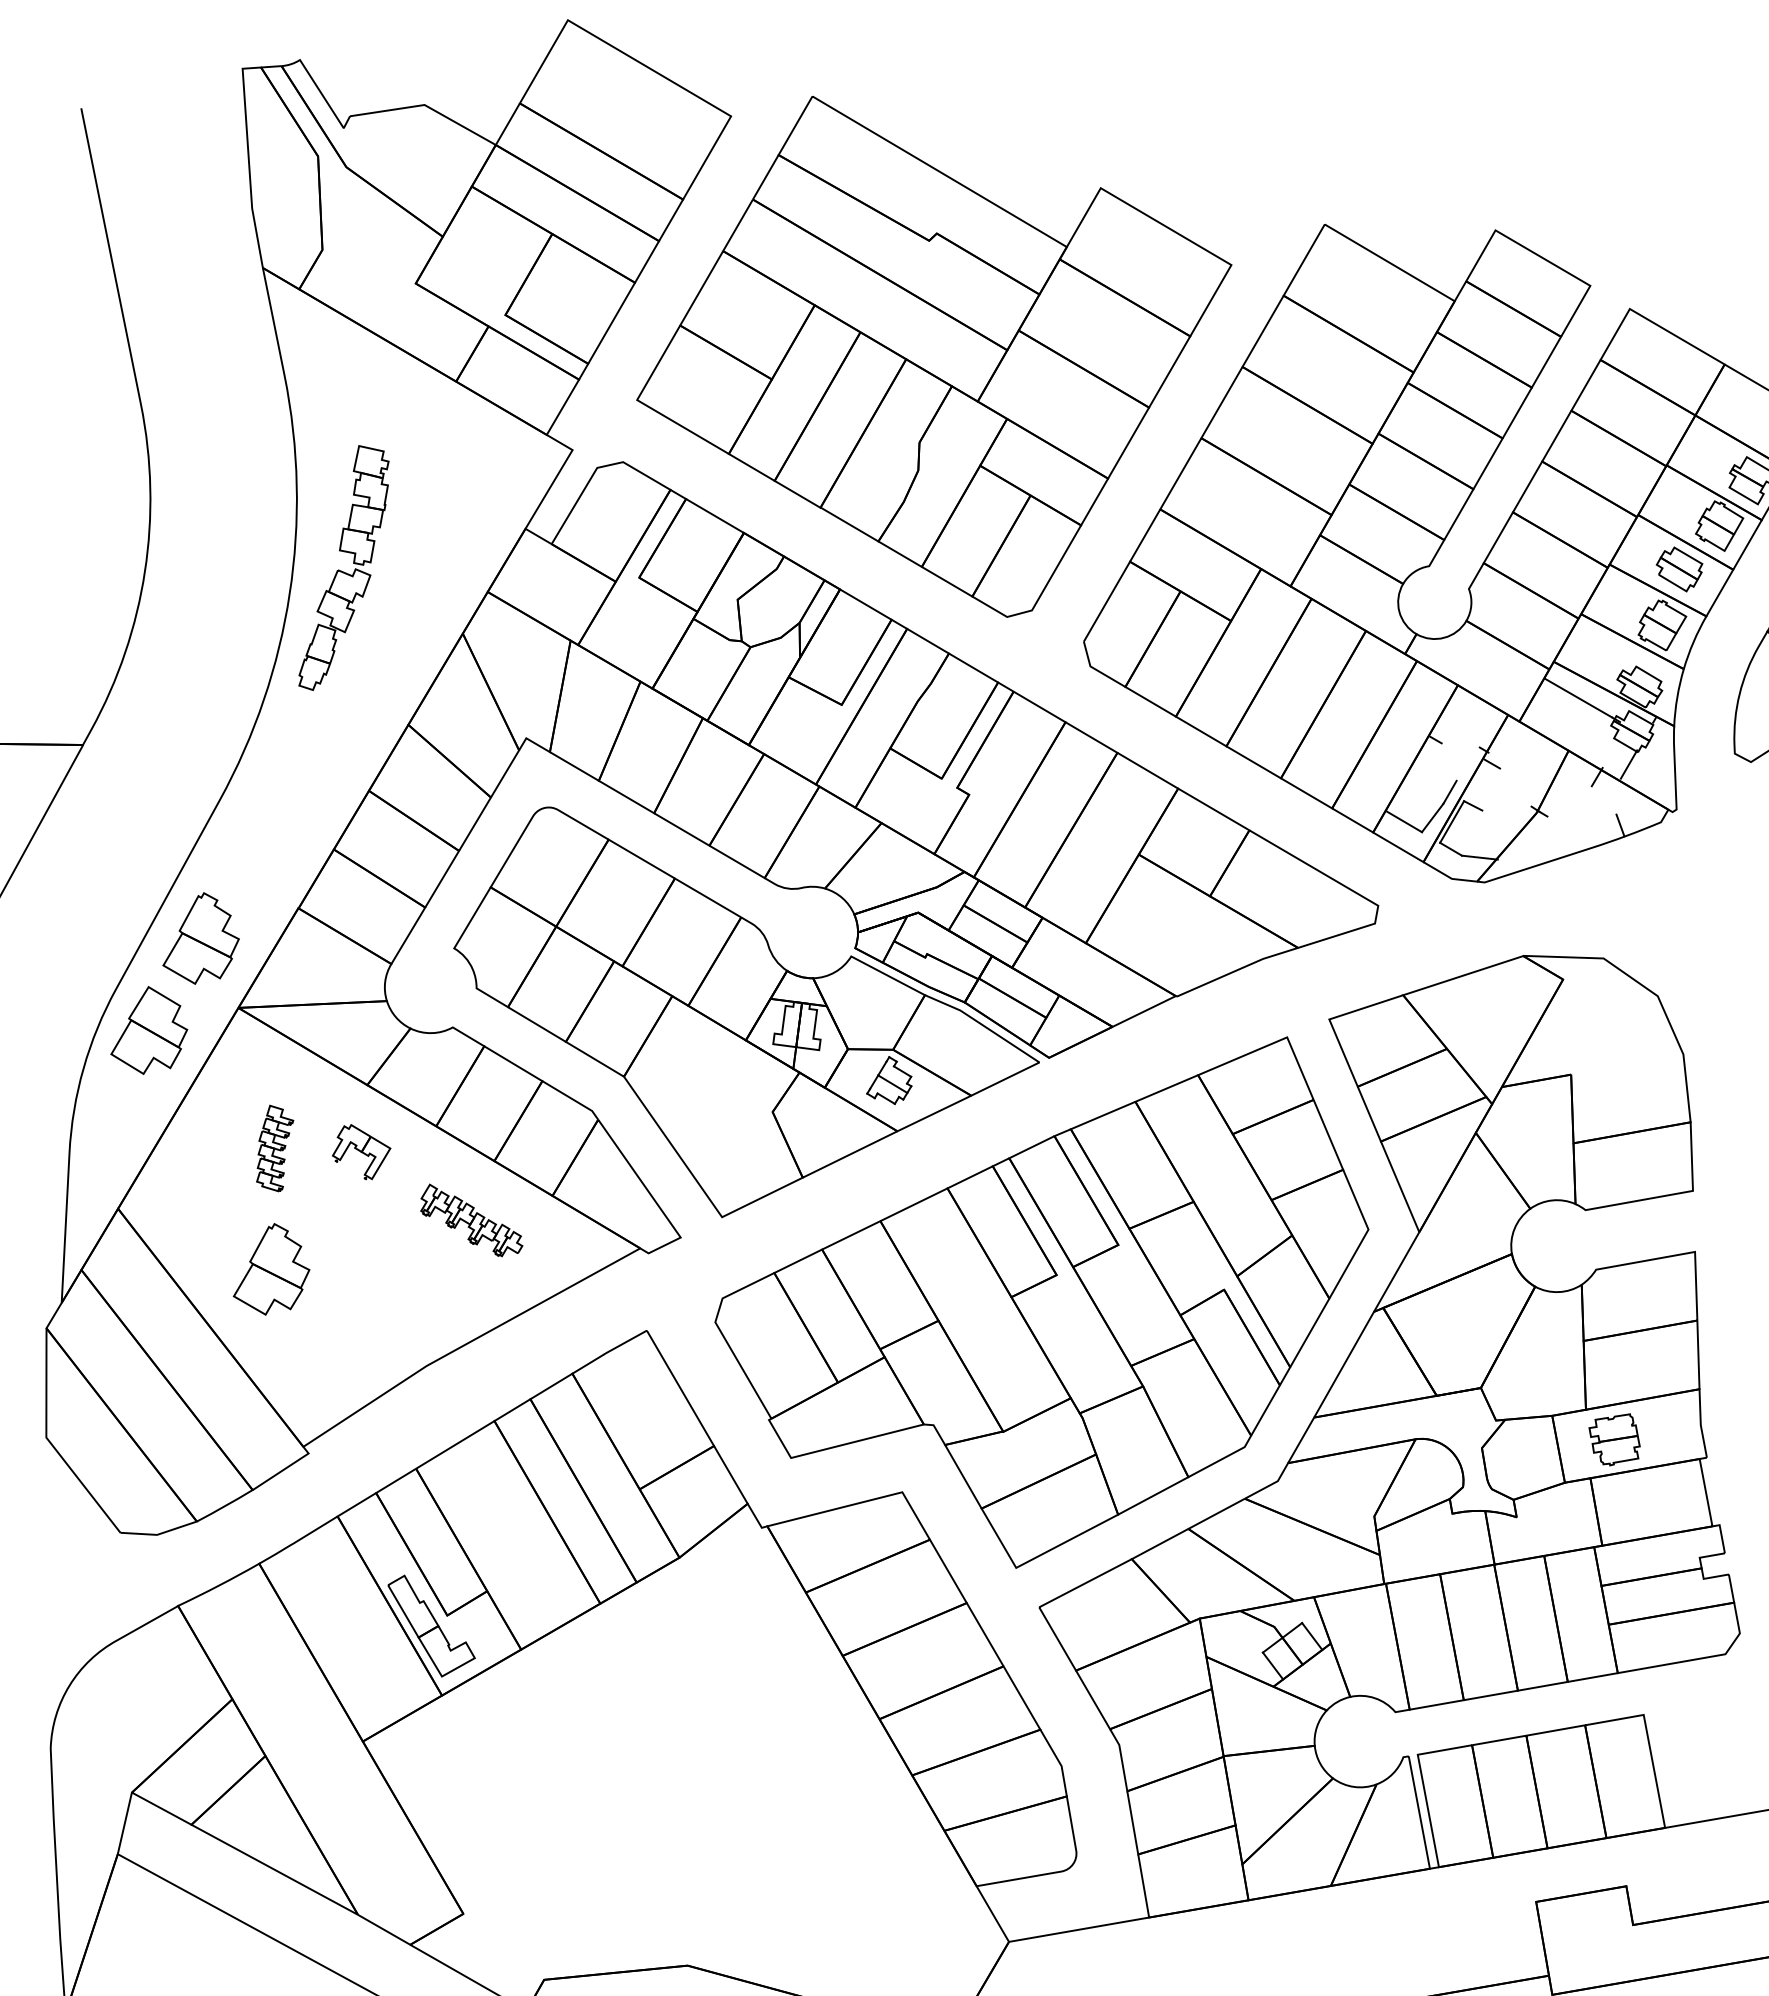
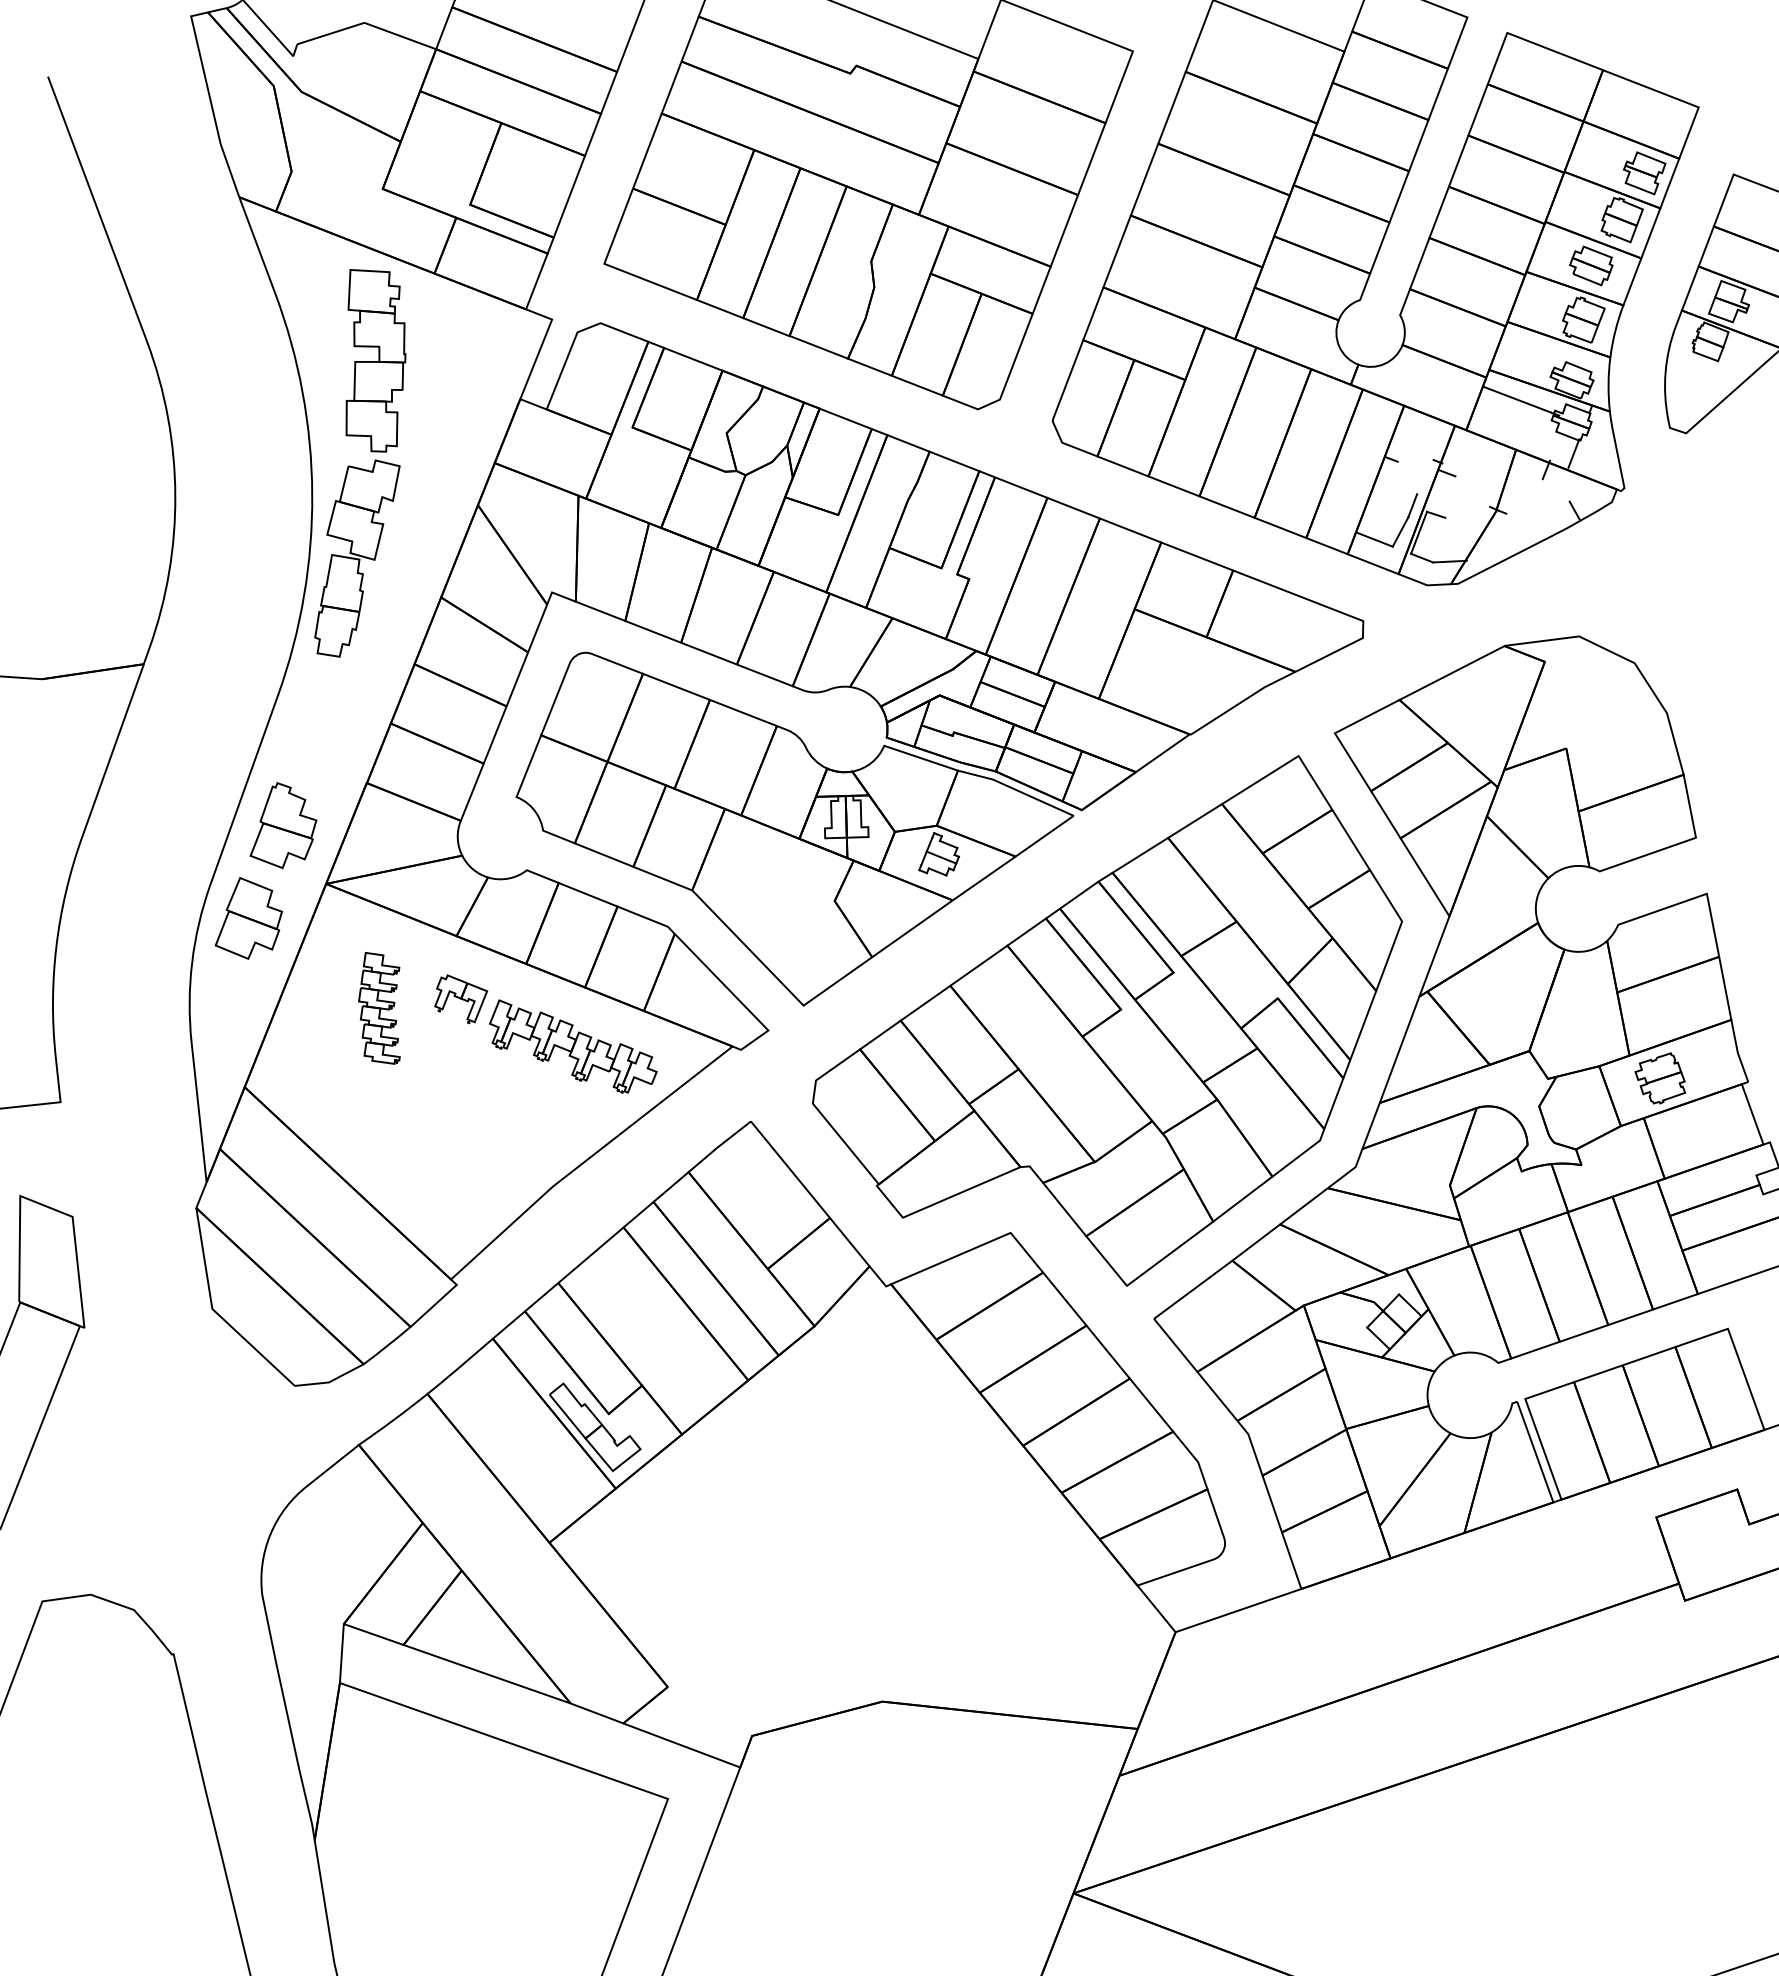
part: (345, 569) -> (360, 463), size x1.67
part: (273, 1148) -> (379, 1008), size x1.43
part: (472, 1221) -> (573, 1046), size x1.67
part: (273, 1269) -> (397, 1120), removed

